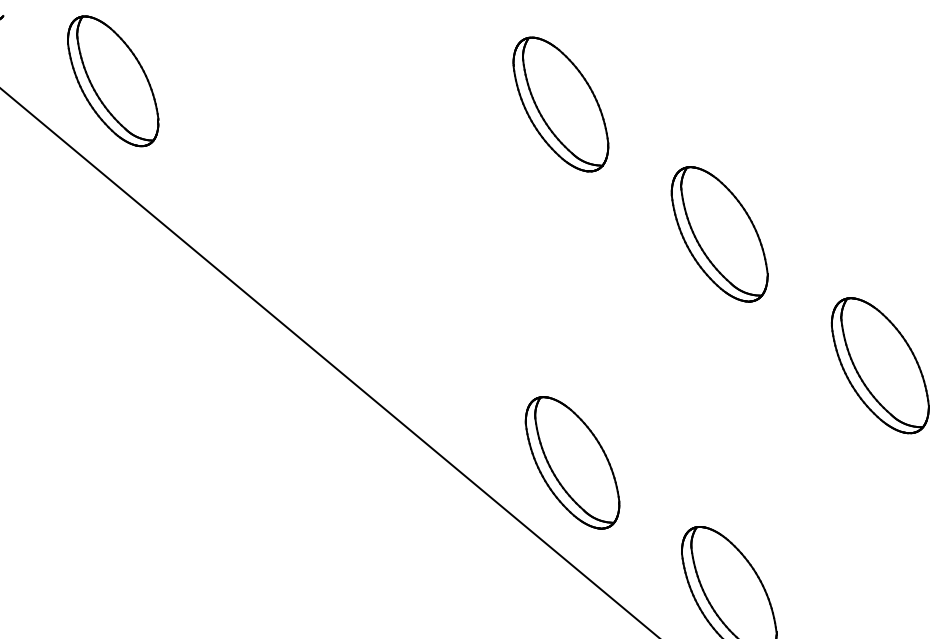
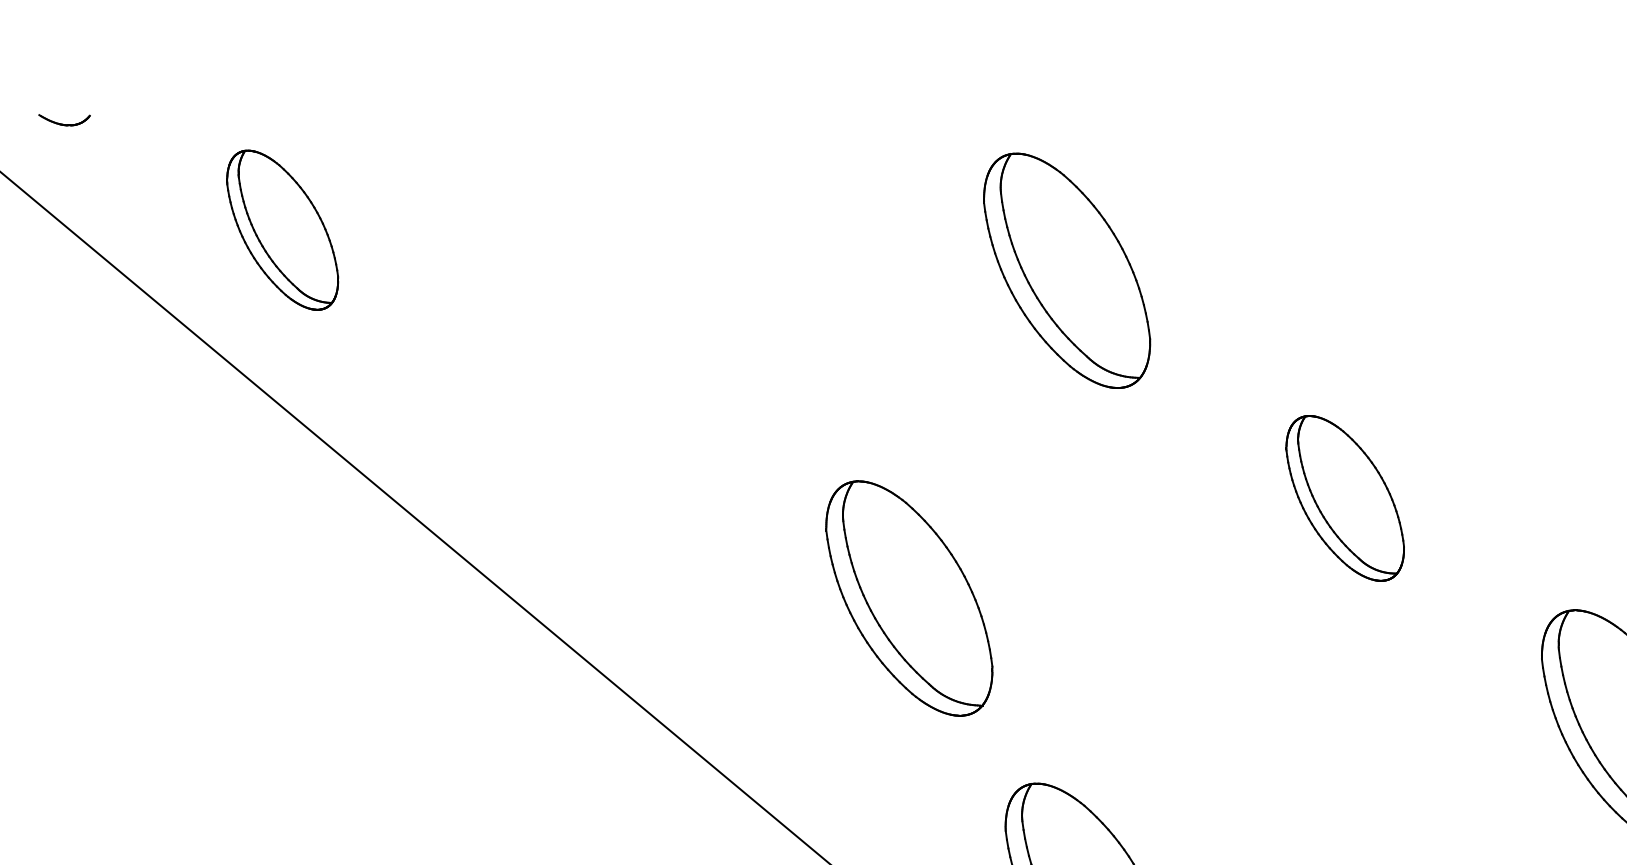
part: (113, 81) -> (283, 230), size x0.7
part: (719, 234) -> (1345, 498), size x0.7
part: (470, 291) -> (908, 598), added

